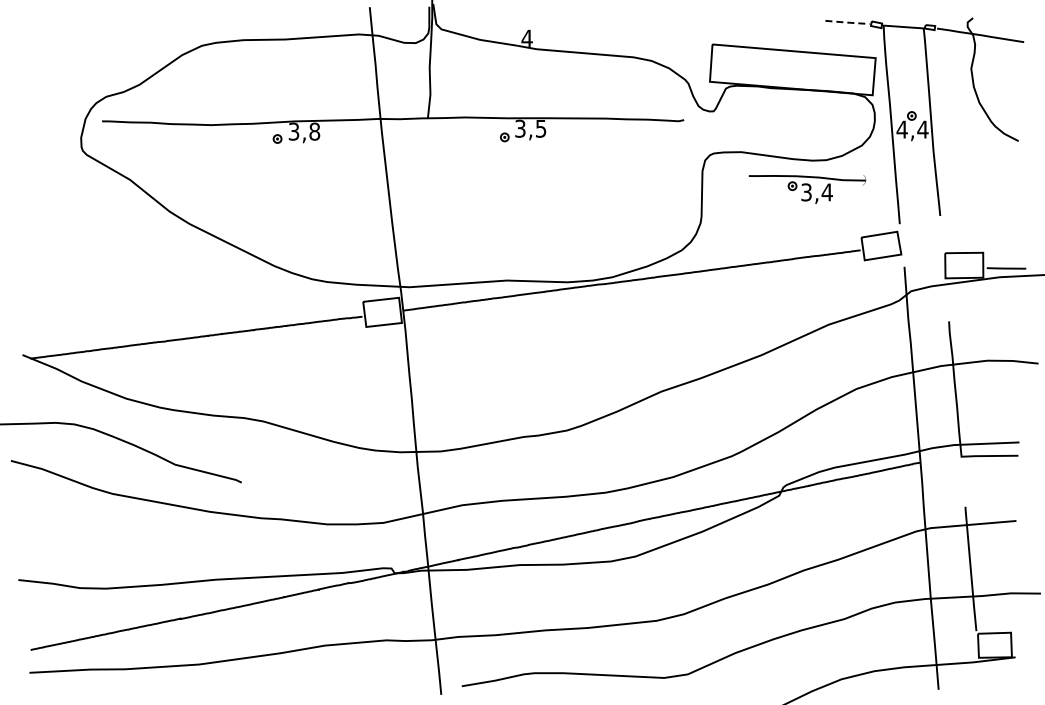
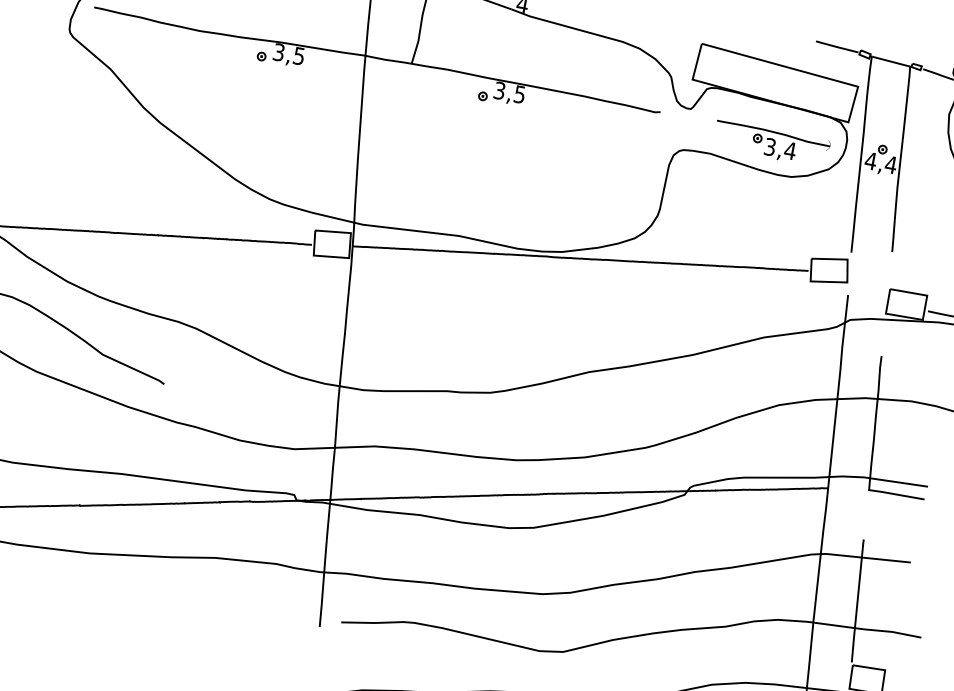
line: (847, 22) -> (837, 46), dashed -> solid
text: (314, 131) -> (298, 55), 3,8 -> 3,5
part: (807, 189) -> (771, 144), moved

